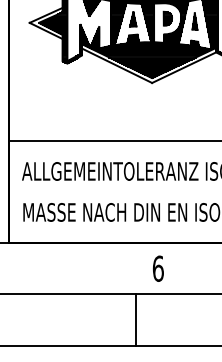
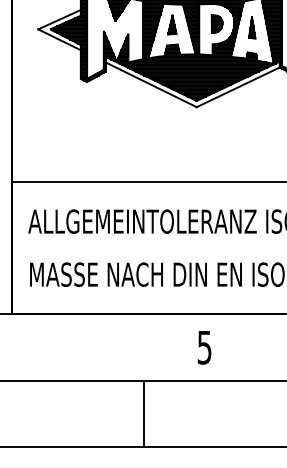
text: (157, 268) -> (203, 347), 6 -> 5
line: (135, 319) -> (144, 413), moved

